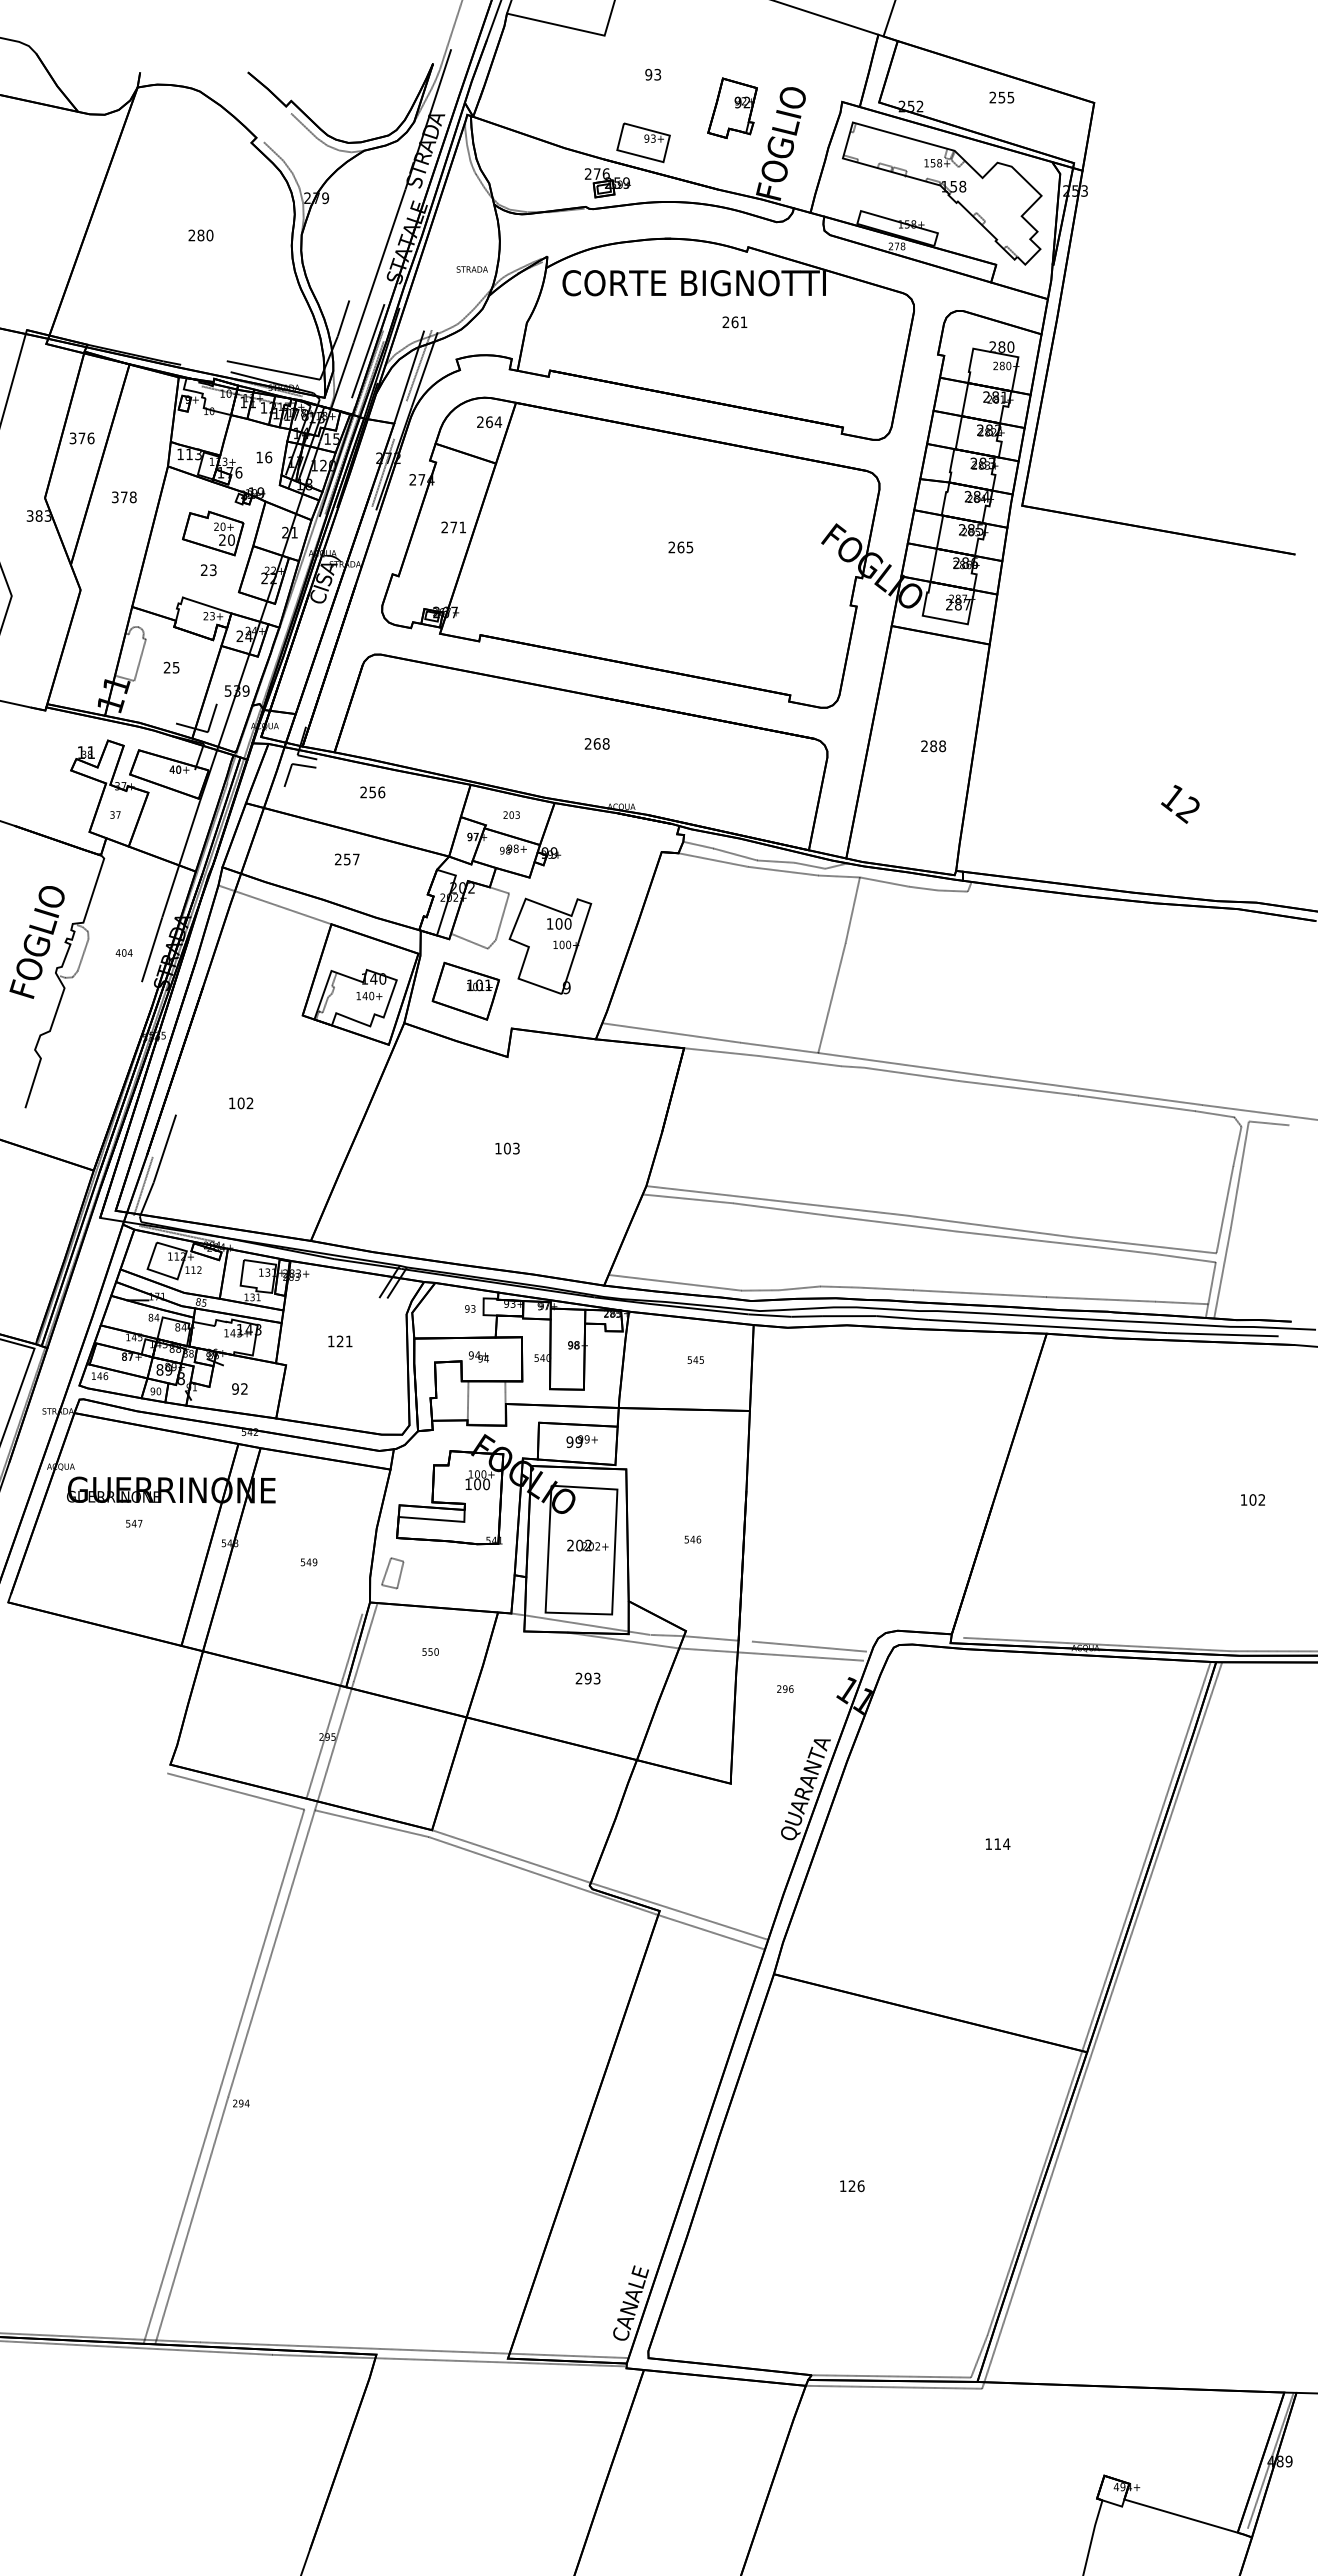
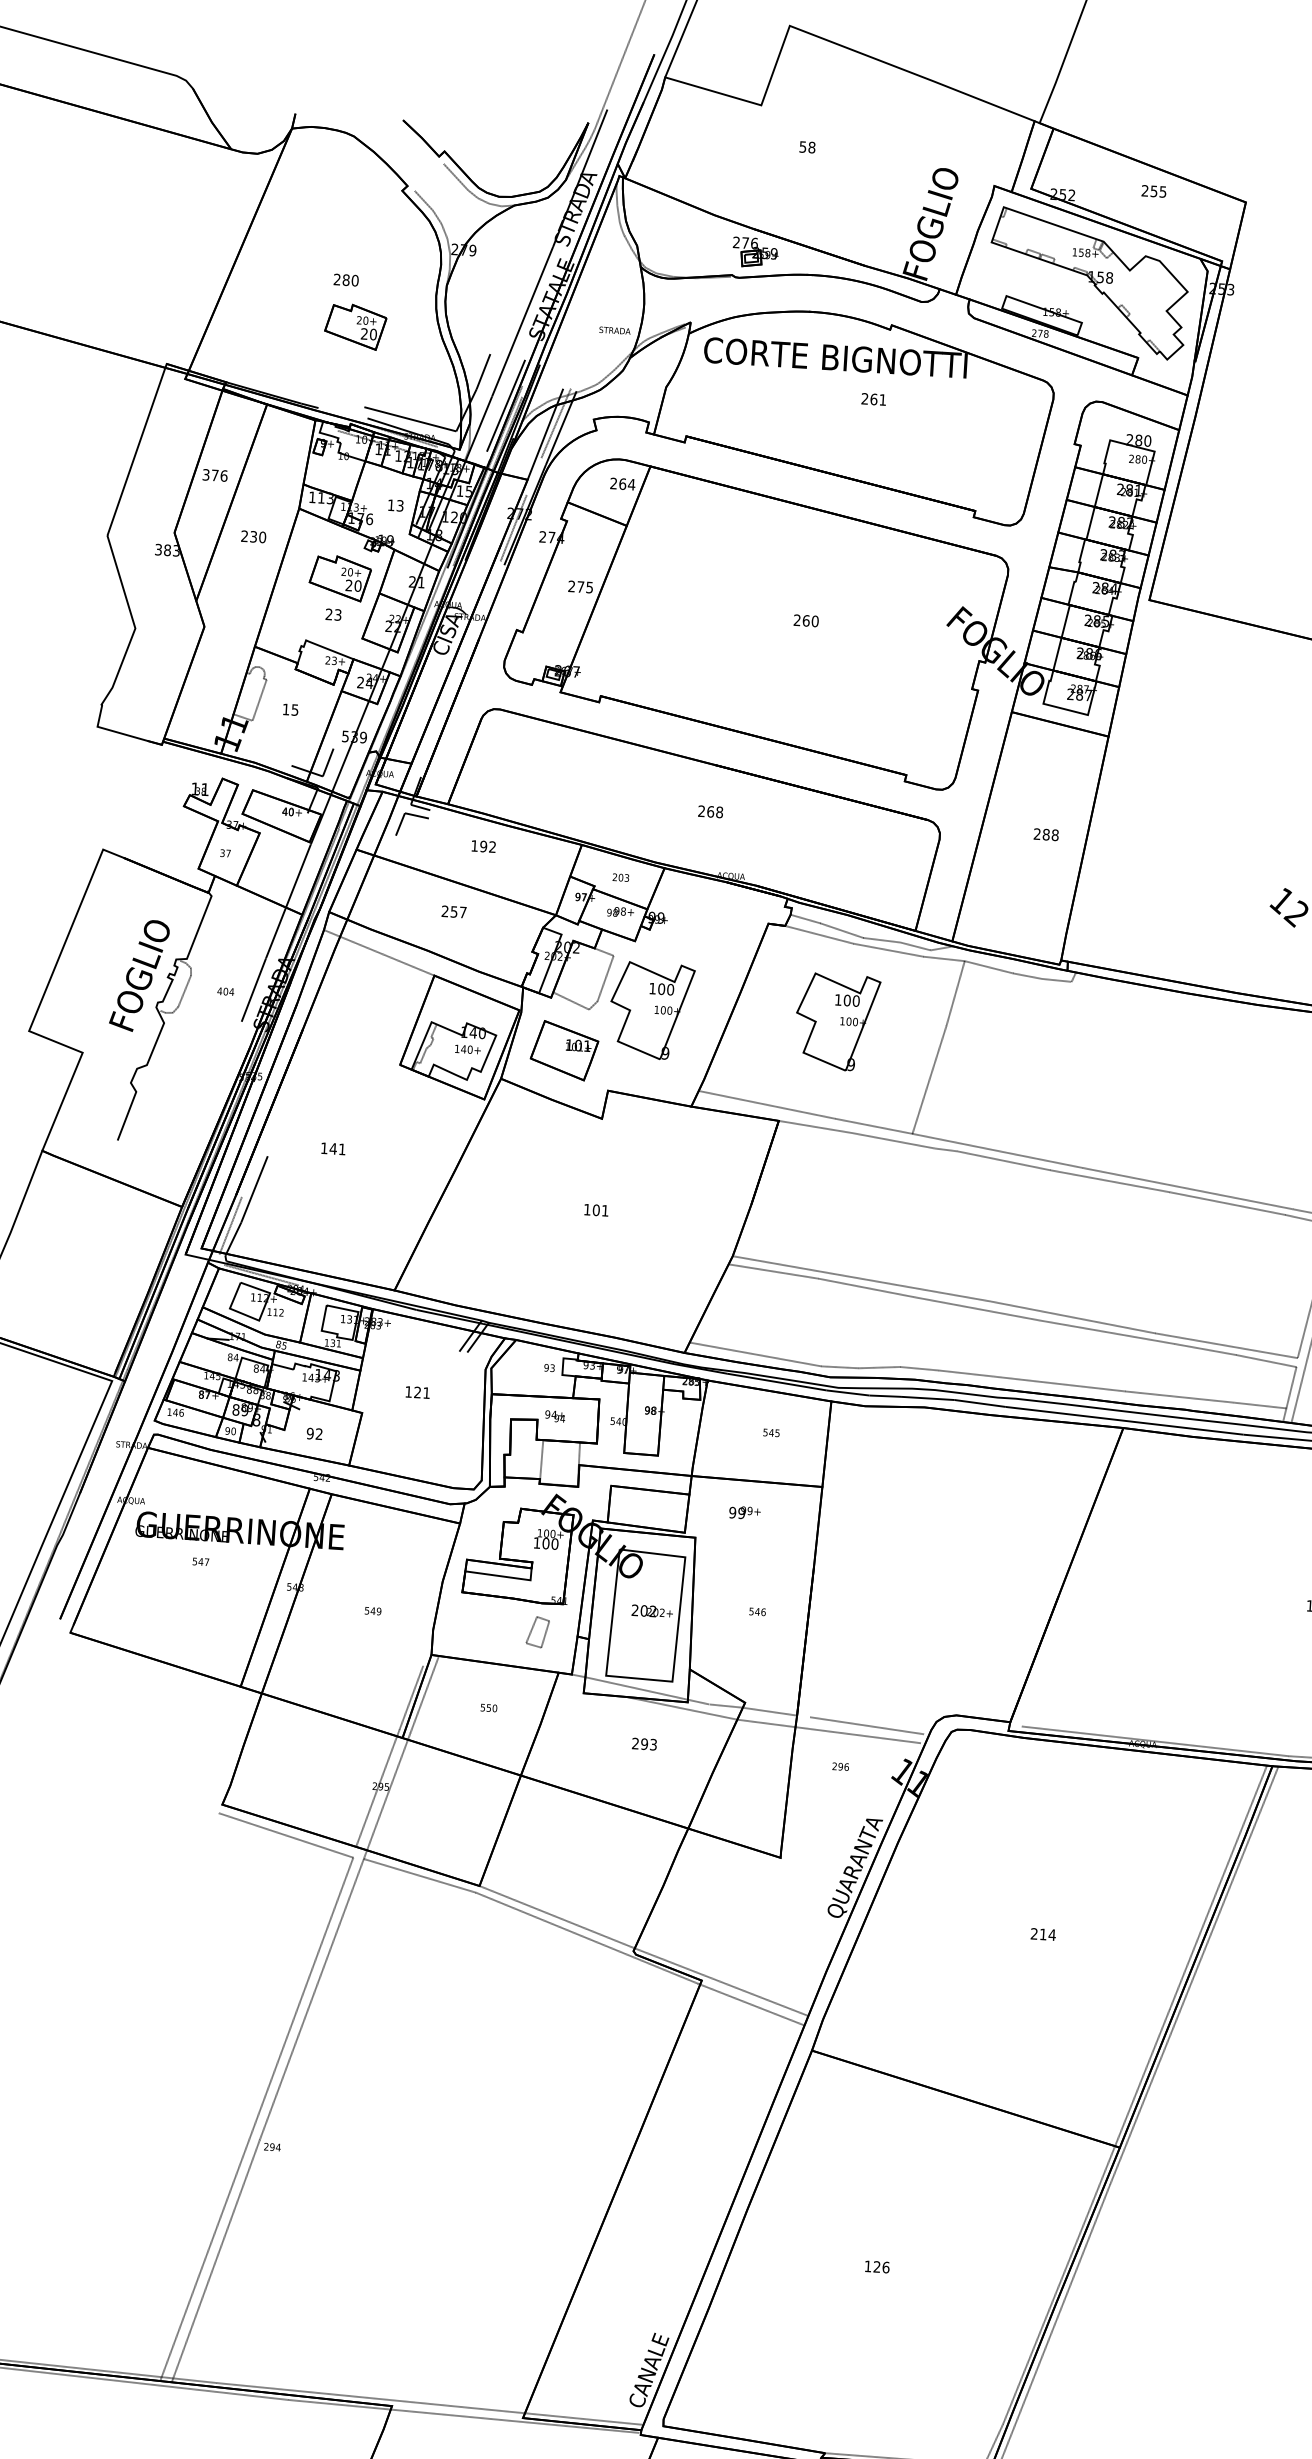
text: (653, 74) -> (807, 147), 93 -> 58
part: (732, 108) -> (884, 185), removed
part: (643, 142) -> (793, 214), removed
part: (213, 281) -> (355, 326), added
text: (268, 457) -> (400, 505), 16 -> 13
text: (124, 497) -> (253, 537), 378 -> 230
text: (462, 527) -> (589, 587), 271 -> 275
text: (689, 547) -> (814, 621), 265 -> 260
text: (166, 667) -> (285, 709), 25 -> 15
text: (372, 792) -> (483, 846), 256 -> 192
part: (736, 945) -> (837, 1021), added
text: (245, 1103) -> (337, 1149), 102 -> 141
text: (516, 1148) -> (605, 1210), 103 -> 101
text: (581, 1441) -> (744, 1512), moved
part: (392, 1573) -> (537, 1632), moved
text: (988, 1843) -> (1034, 1933), 114 -> 214

